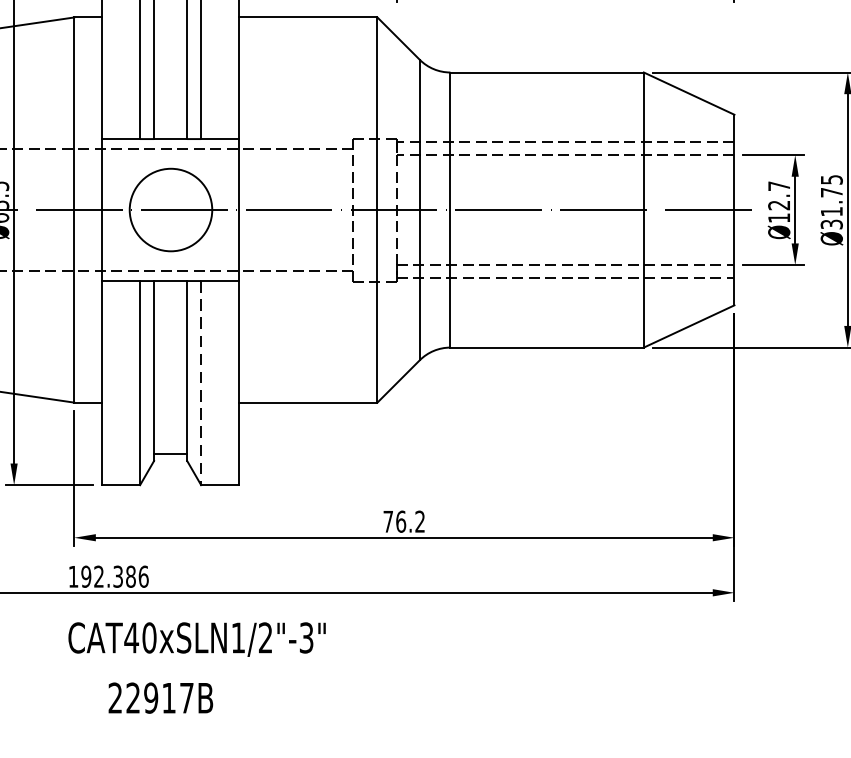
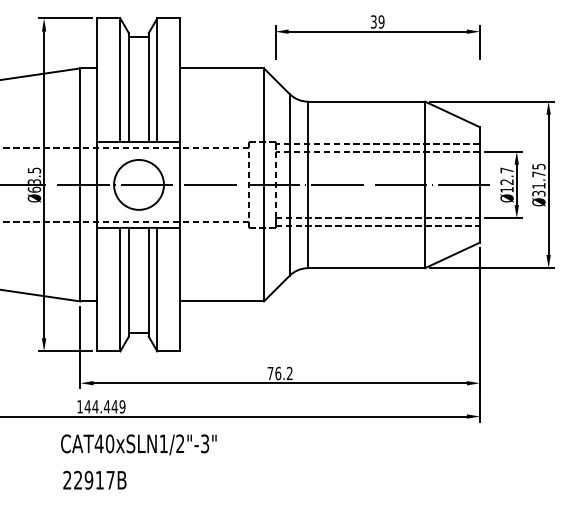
line: (201, 382) -> (157, 289), dashed -> solid
text: (113, 576) -> (104, 406), 192.386 -> 144.449
text: (196, 639) -> (138, 444), moved
text: (160, 696) -> (94, 479), moved

